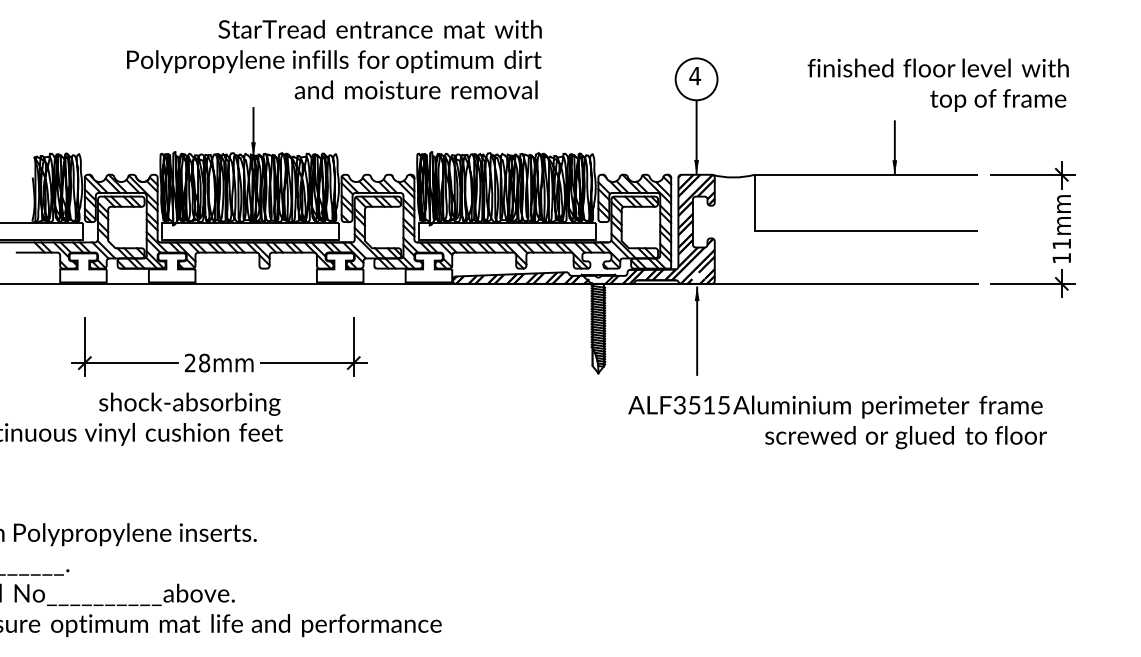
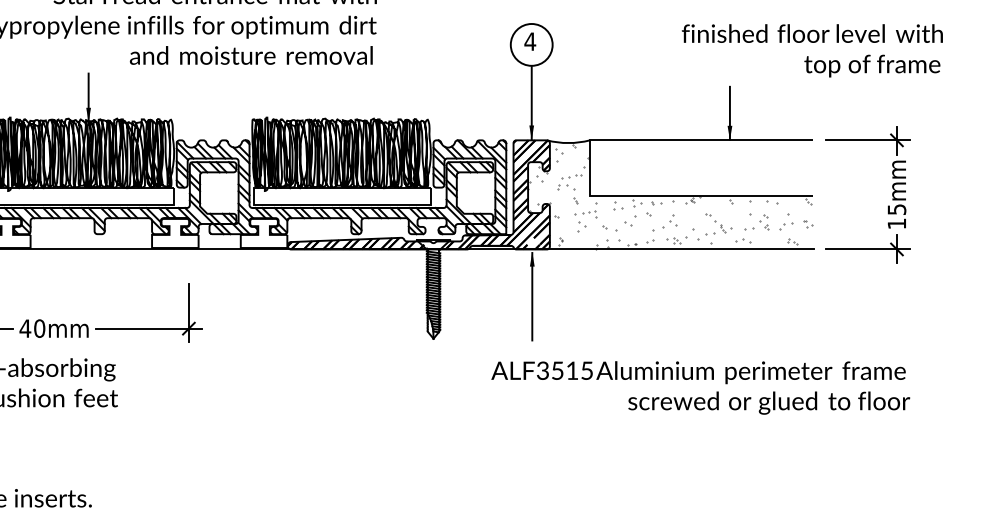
text: (937, 84) -> (811, 50), moved
hatch: (834, 231) -> (669, 197), added
text: (1061, 244) -> (896, 210), 11mm -> 15mm
text: (197, 362) -> (32, 328), 28mm -> 40mm
text: (837, 422) -> (700, 388), moved

